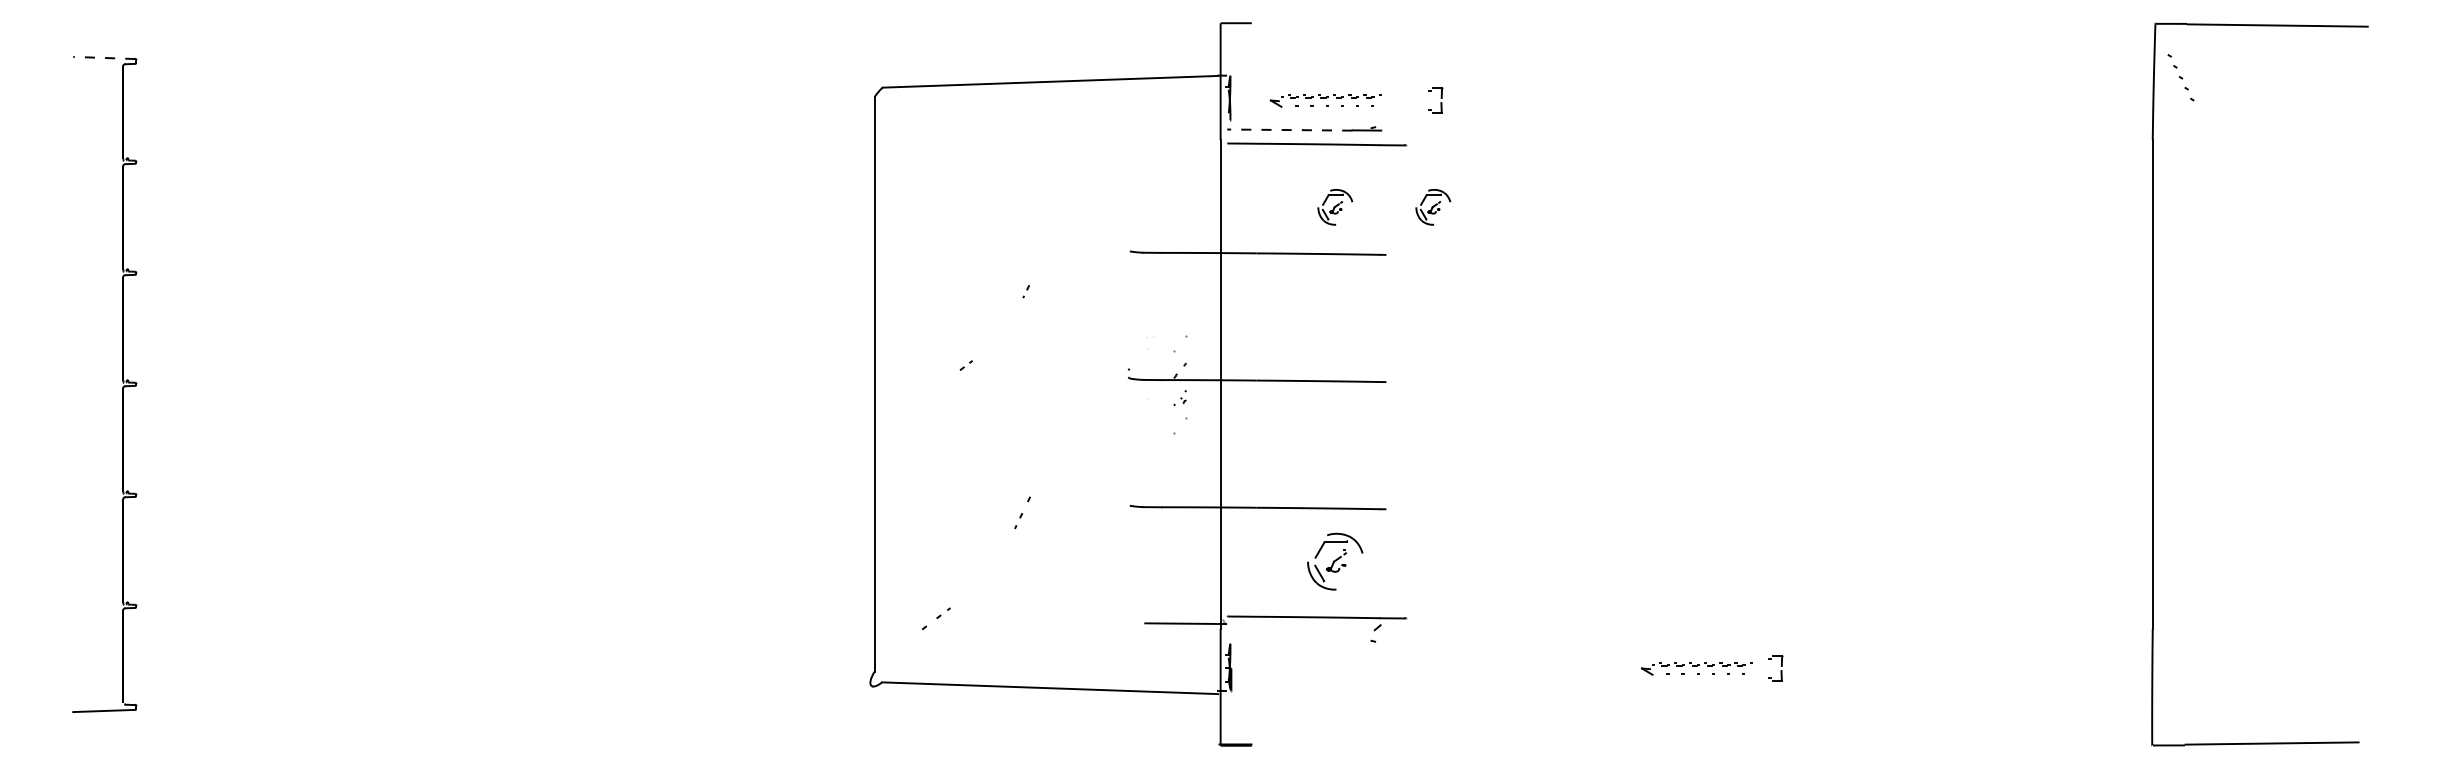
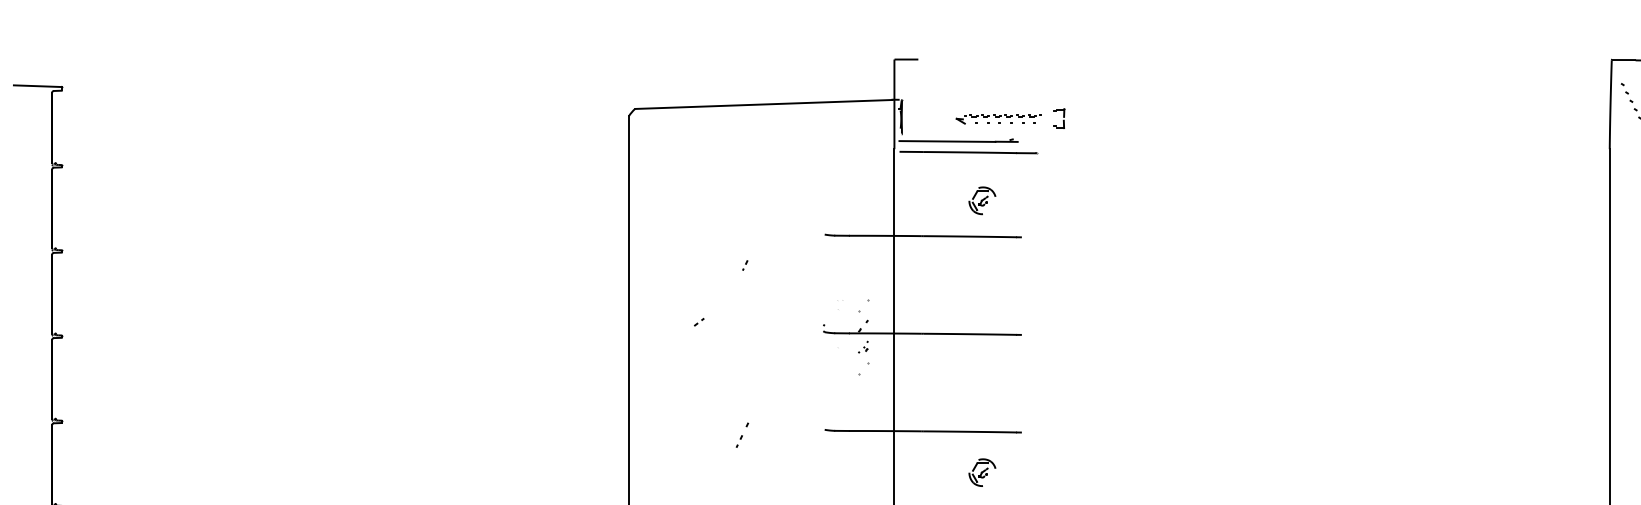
line: (103, 57) -> (37, 85), dashed -> solid
part: (1325, 100) -> (998, 118), moved
line: (1289, 130) -> (947, 141), dashed -> solid
part: (1433, 207) -> (1057, 200), removed
part: (1335, 561) -> (982, 472), size x0.62

